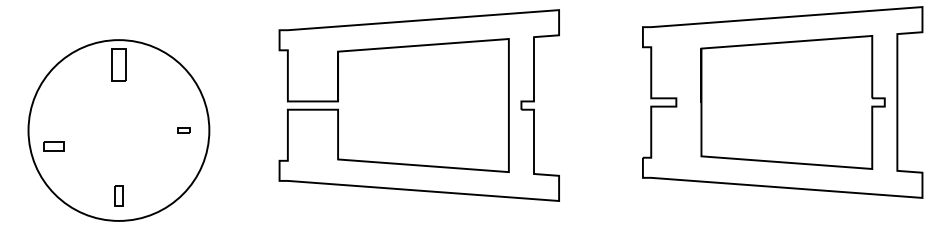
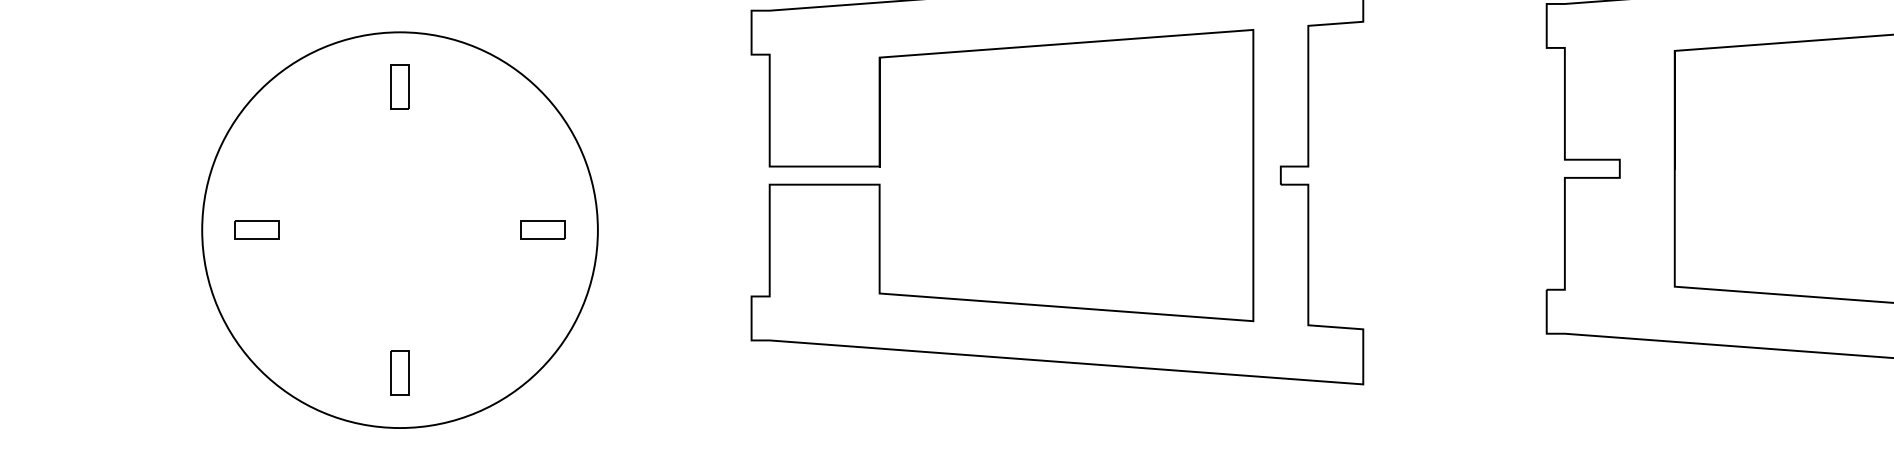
part: (118, 64) -> (399, 85), size x0.62
part: (183, 130) -> (541, 230), size x1.67
part: (53, 146) -> (256, 230), moved

